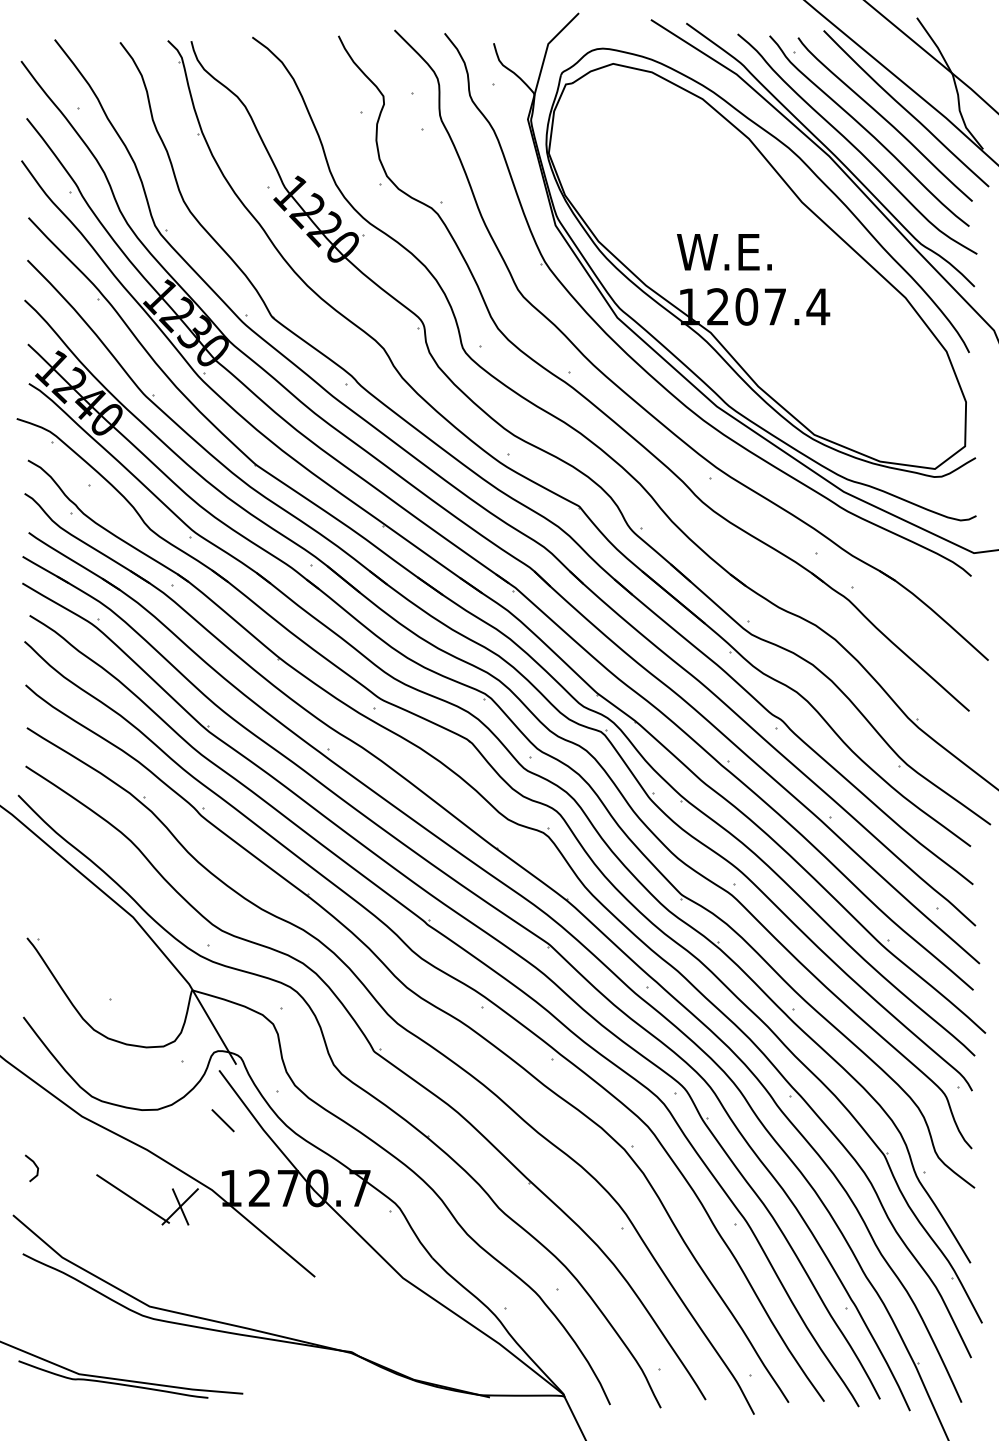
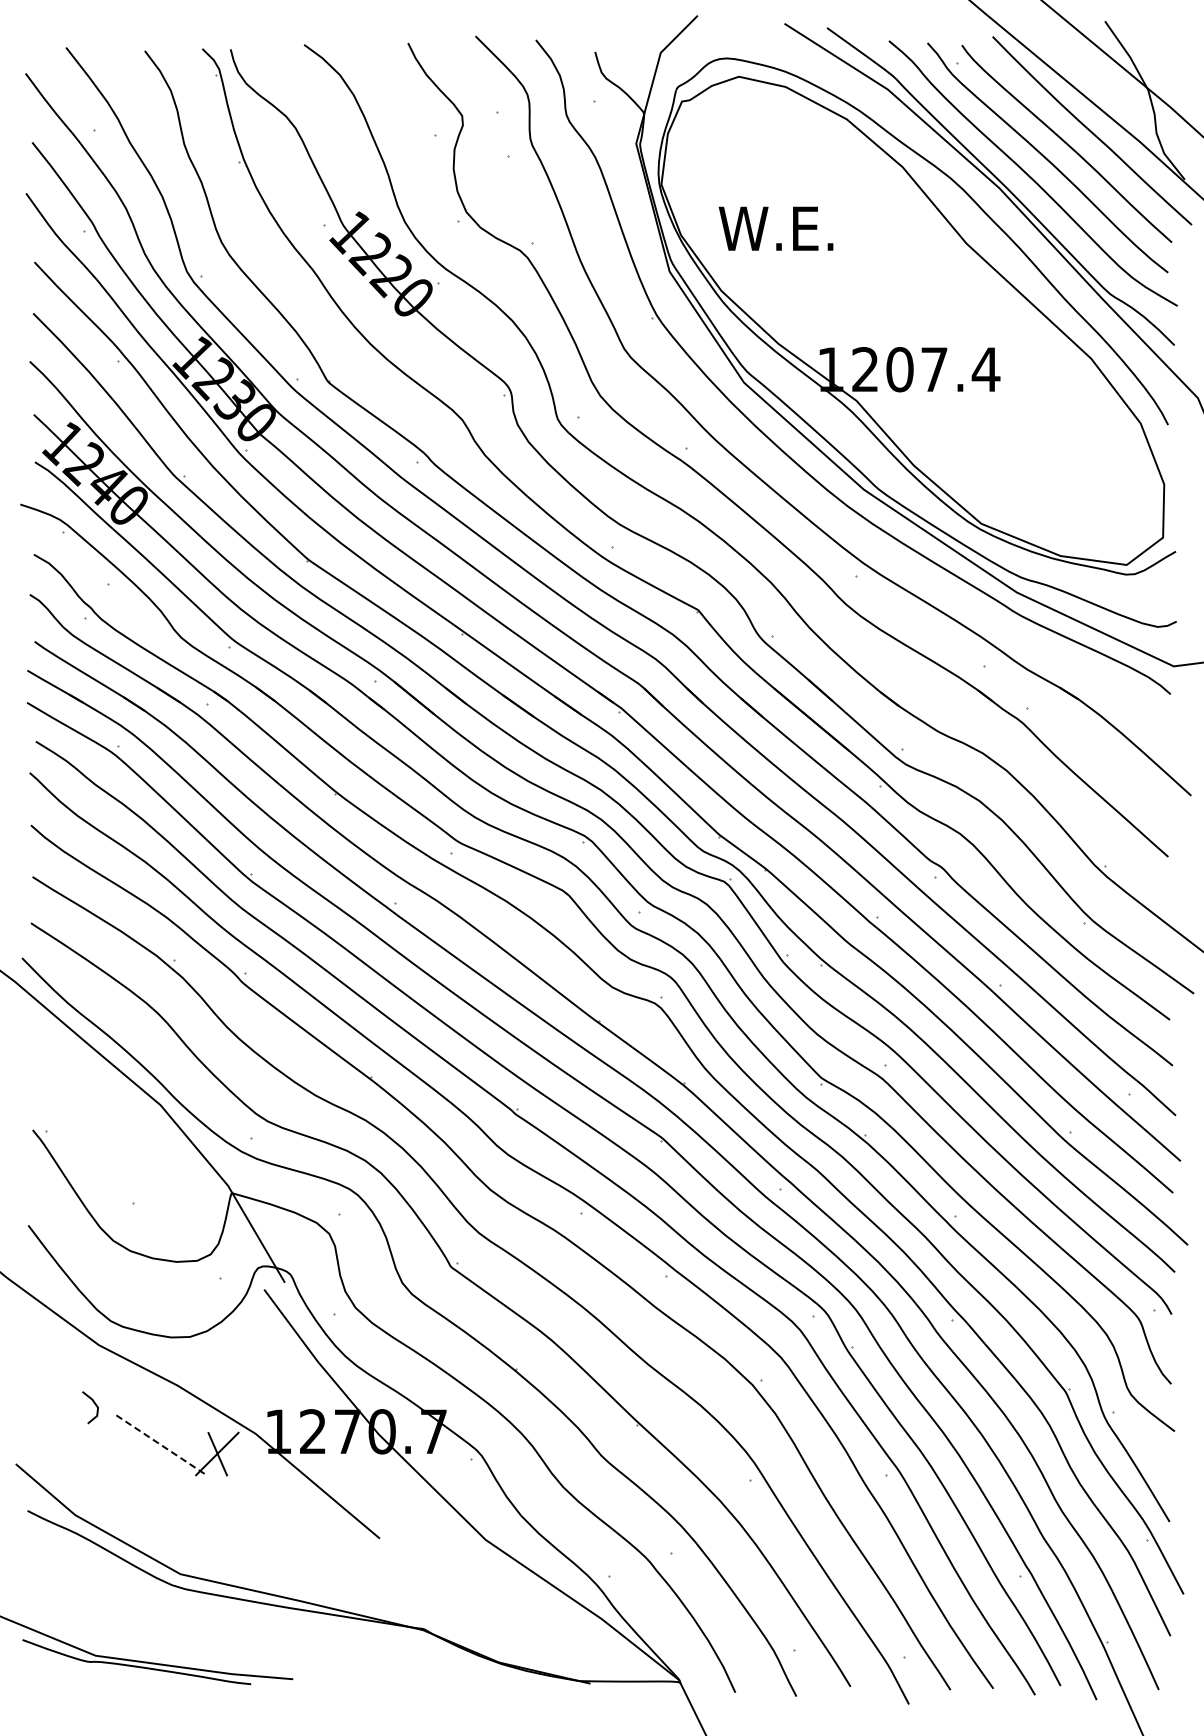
text: (723, 252) -> (775, 228), moved
line: (222, 1120) -> (268, 1349), removed
line: (34, 1164) -> (93, 1403), moved
line: (133, 1198) -> (160, 1444), solid -> dashed

